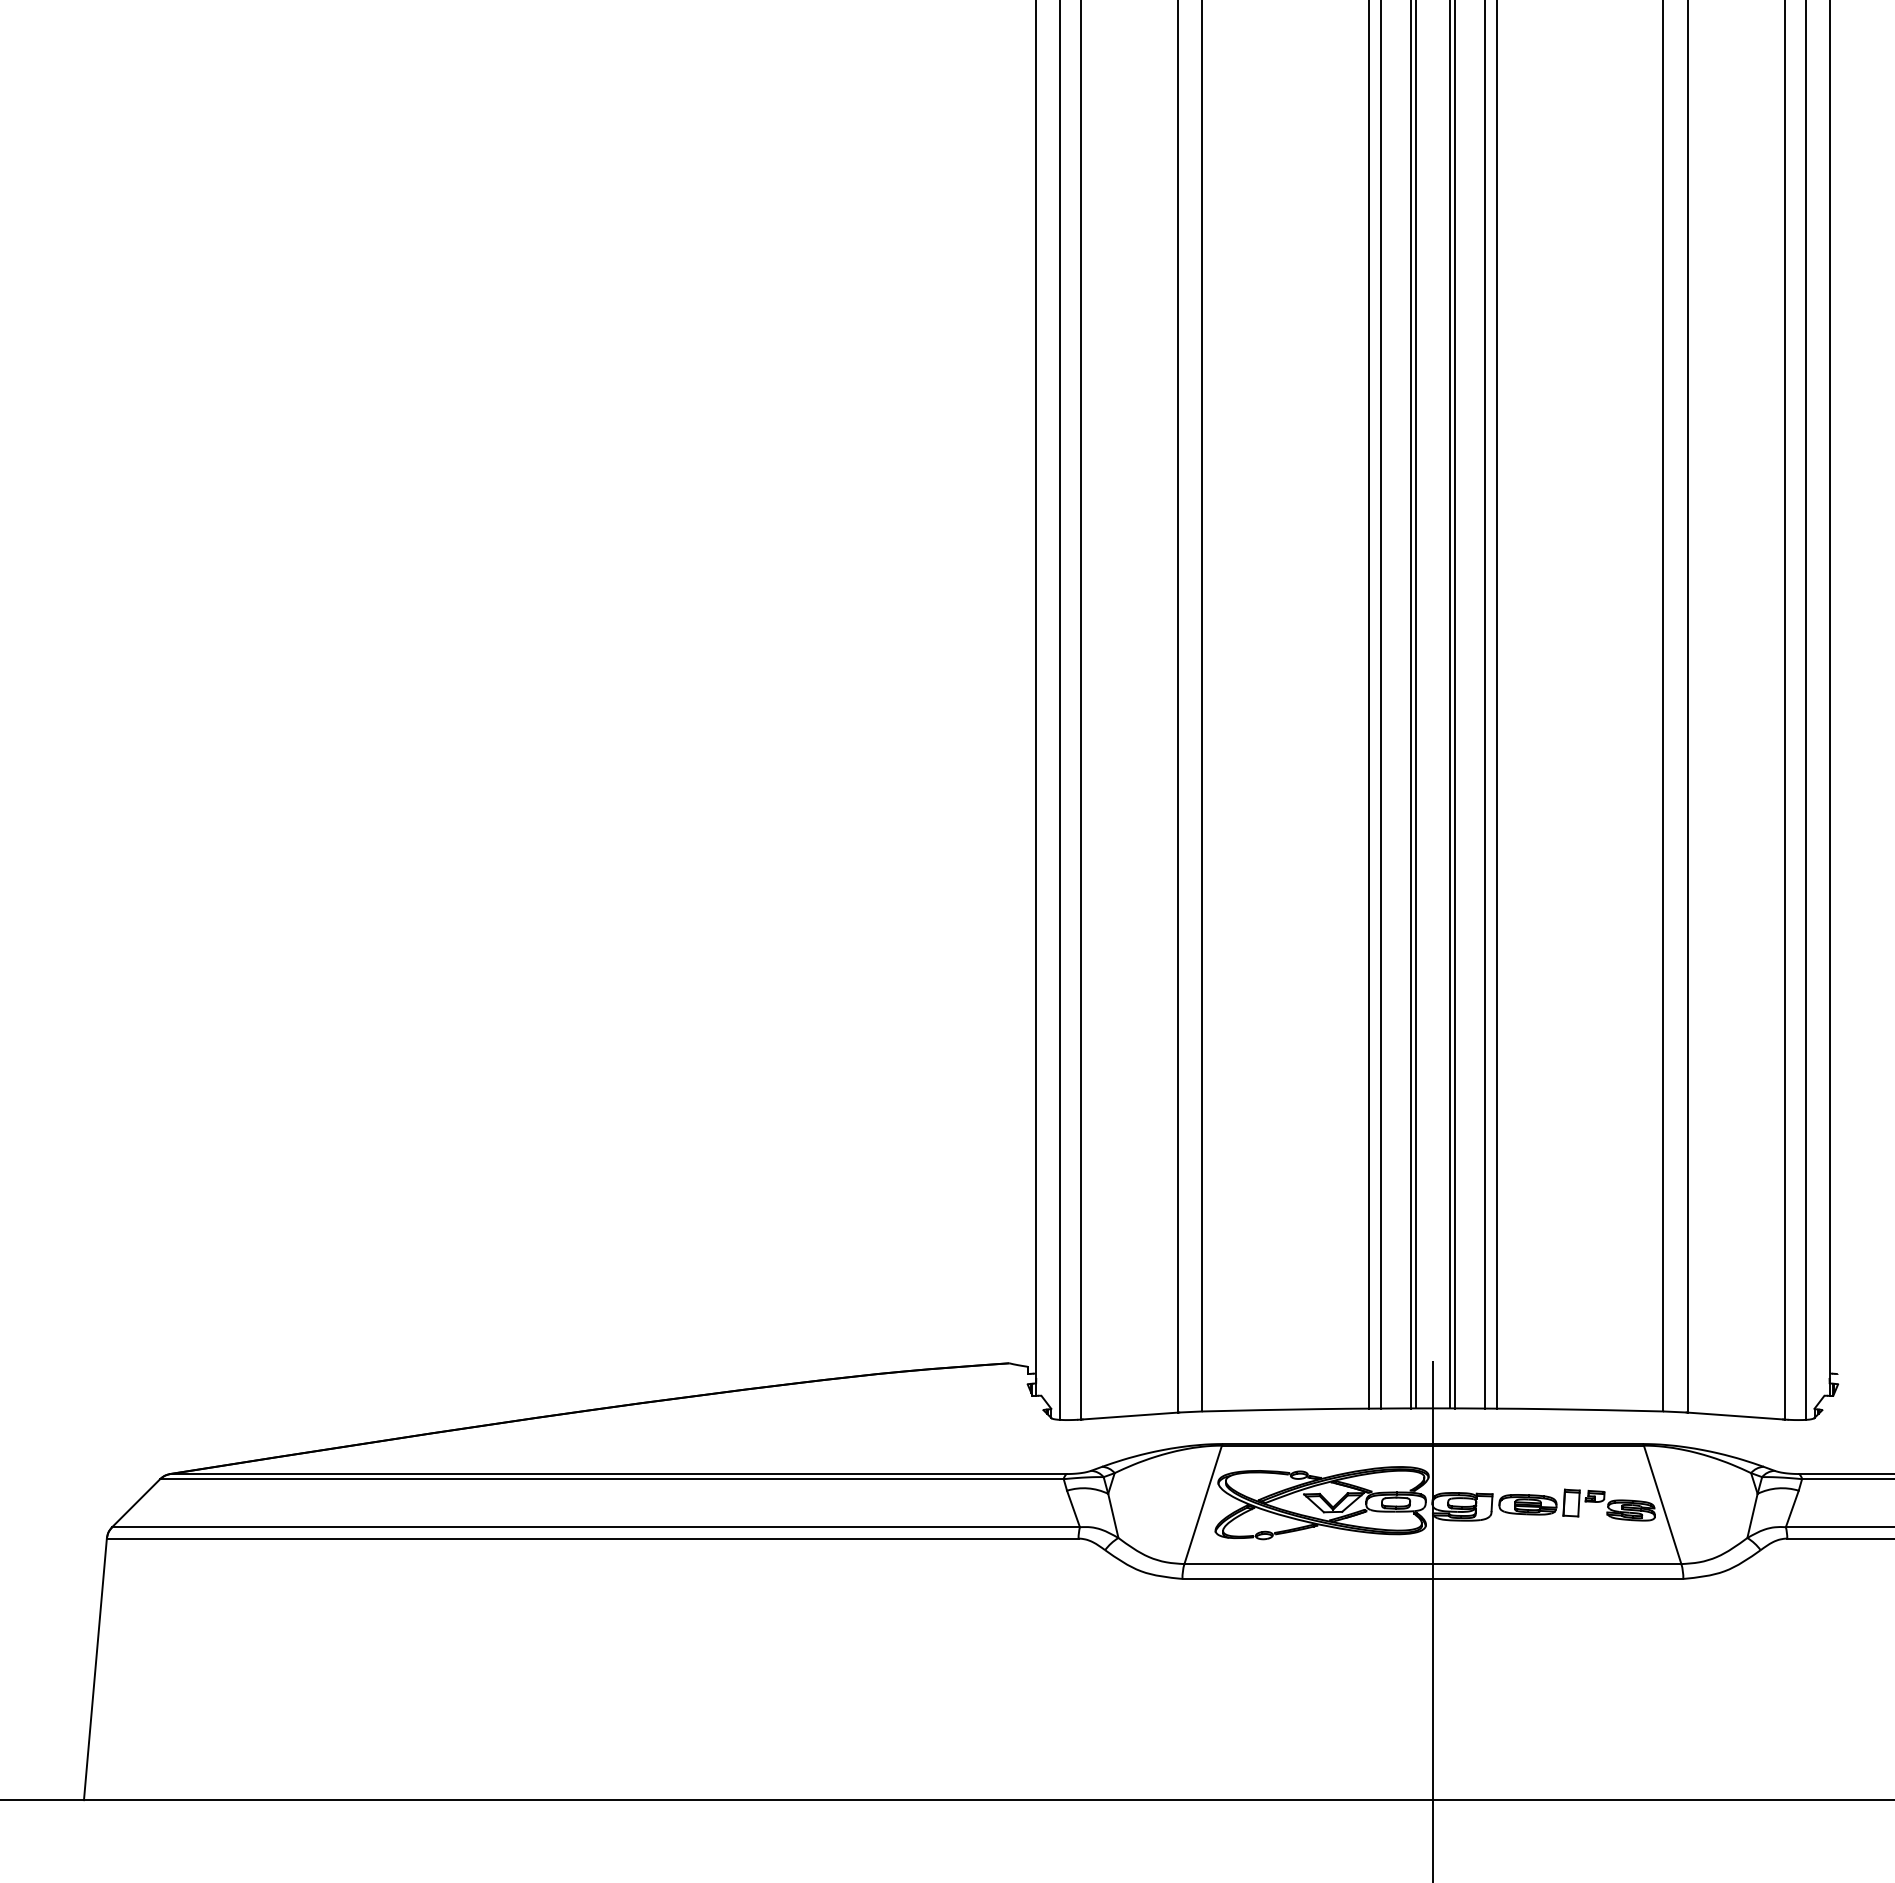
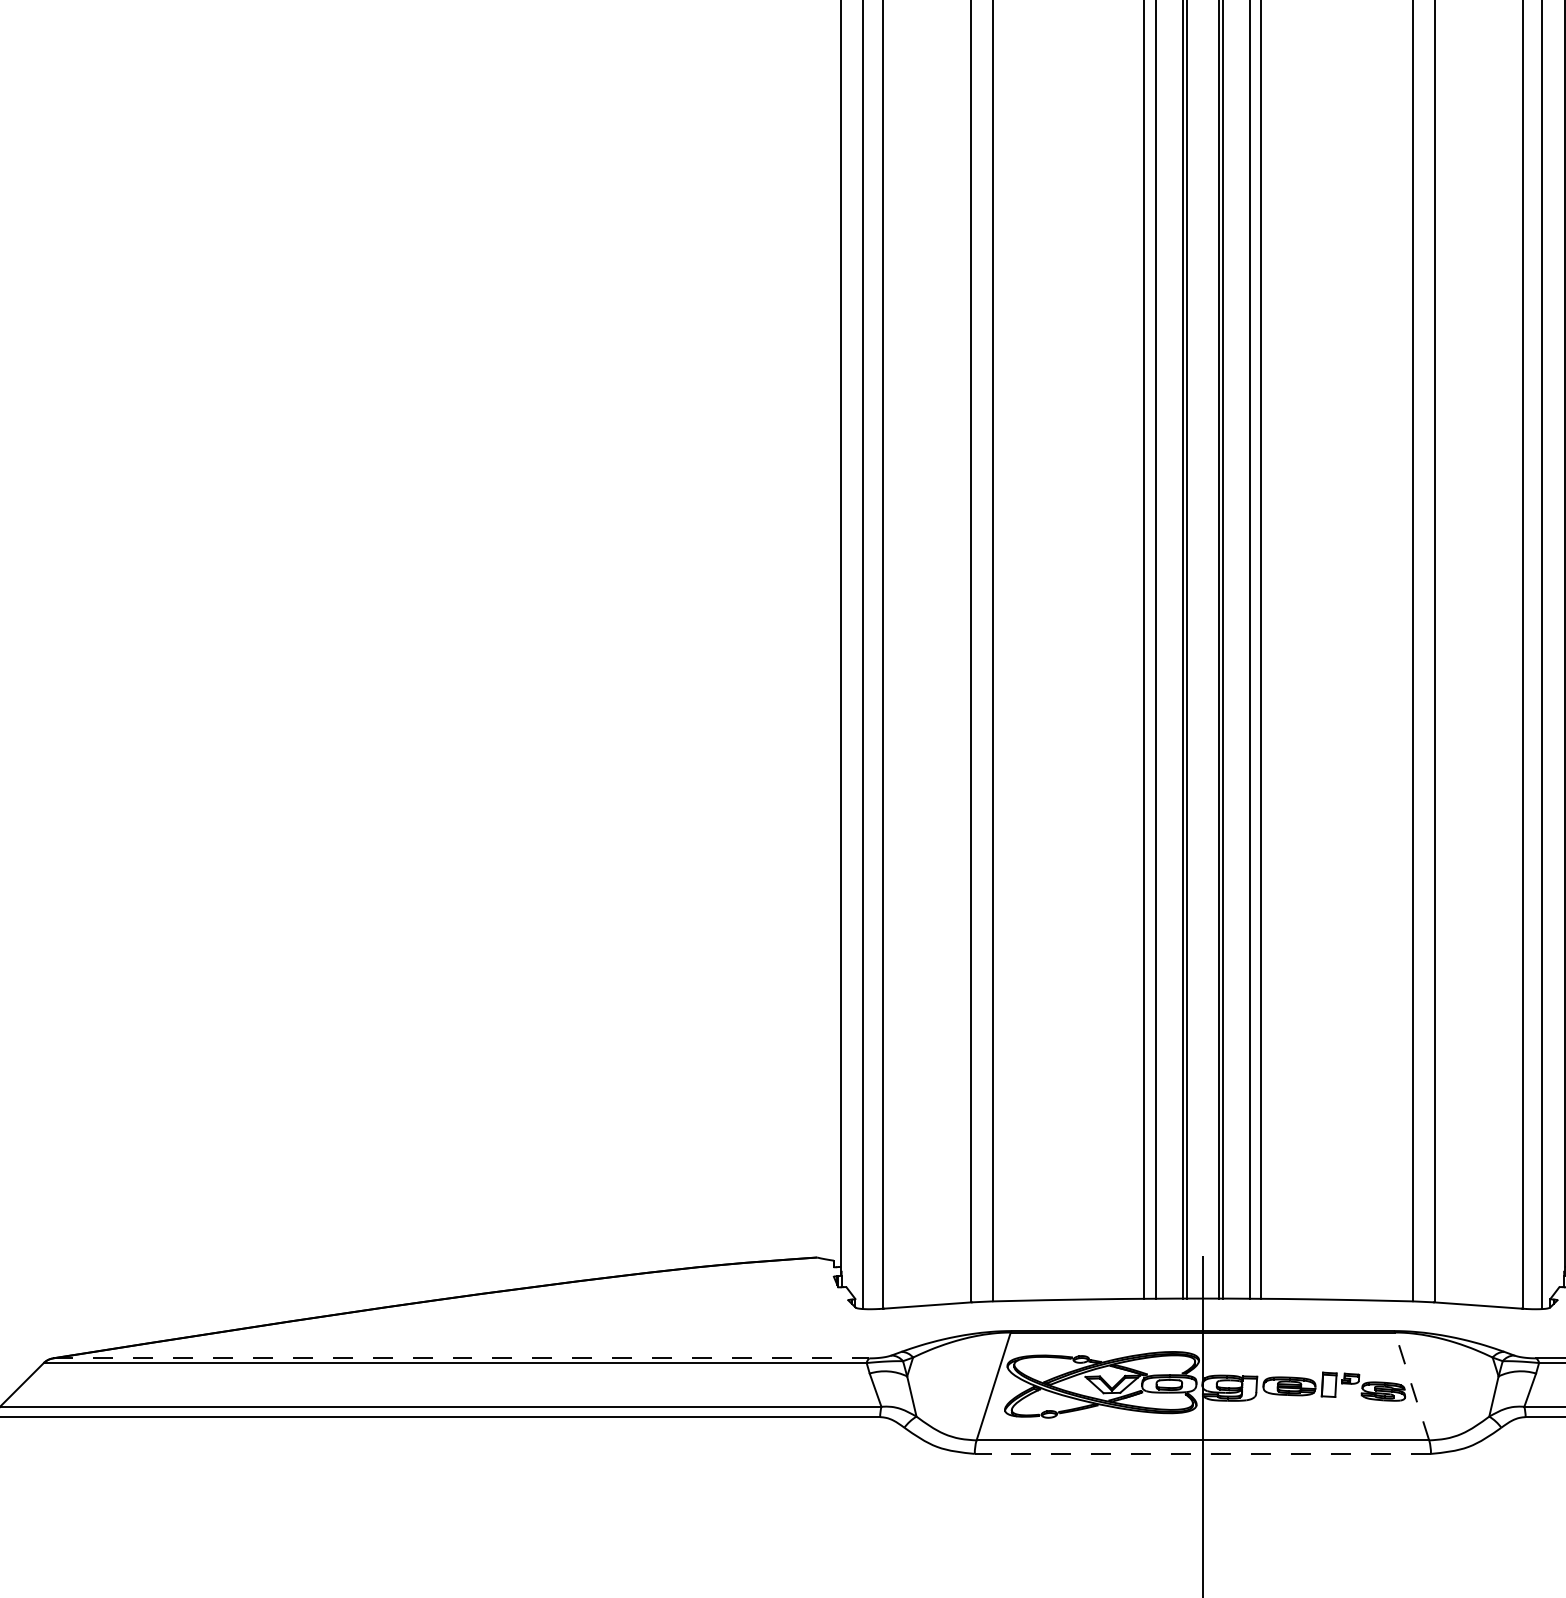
line: (618, 1474) -> (461, 1358), solid -> dashed
line: (1662, 1504) -> (1411, 1386), solid -> dashed
line: (1432, 1578) -> (1202, 1453), solid -> dashed

